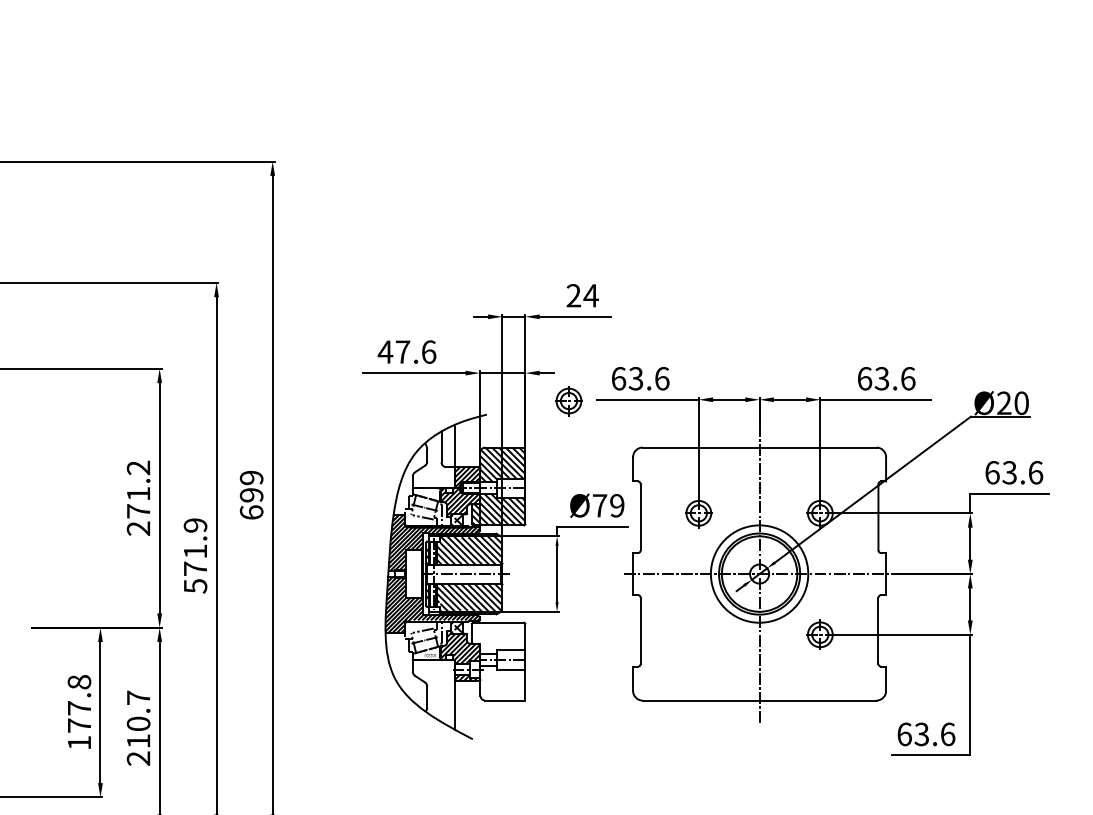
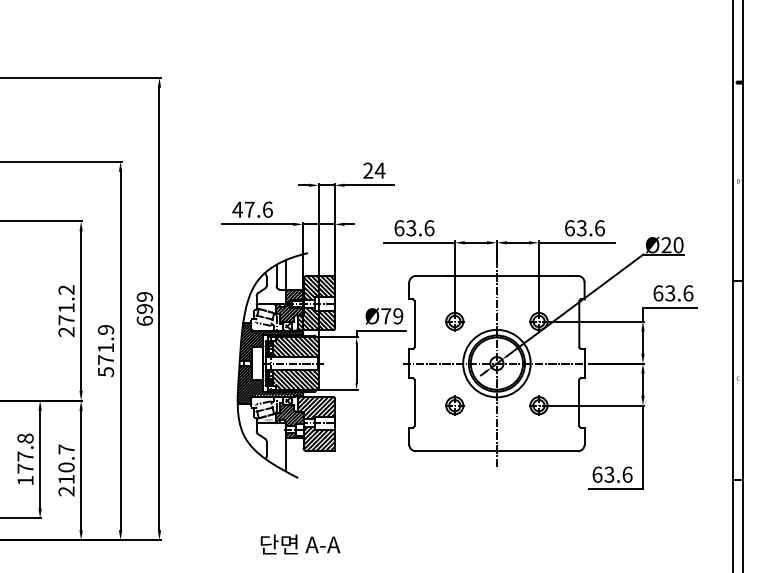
part: (568, 400) -> (454, 405), moved
hatch: (497, 637) -> (315, 407), added
hatch: (502, 683) -> (318, 439), added

